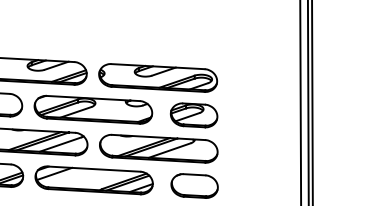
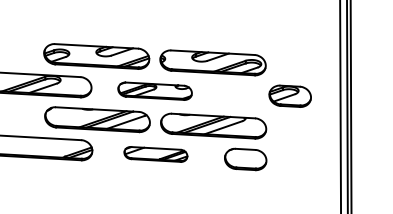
part: (92, 108) -> (154, 90), size x0.7
part: (193, 114) -> (289, 95), moved
part: (93, 180) -> (155, 154), size x0.6

